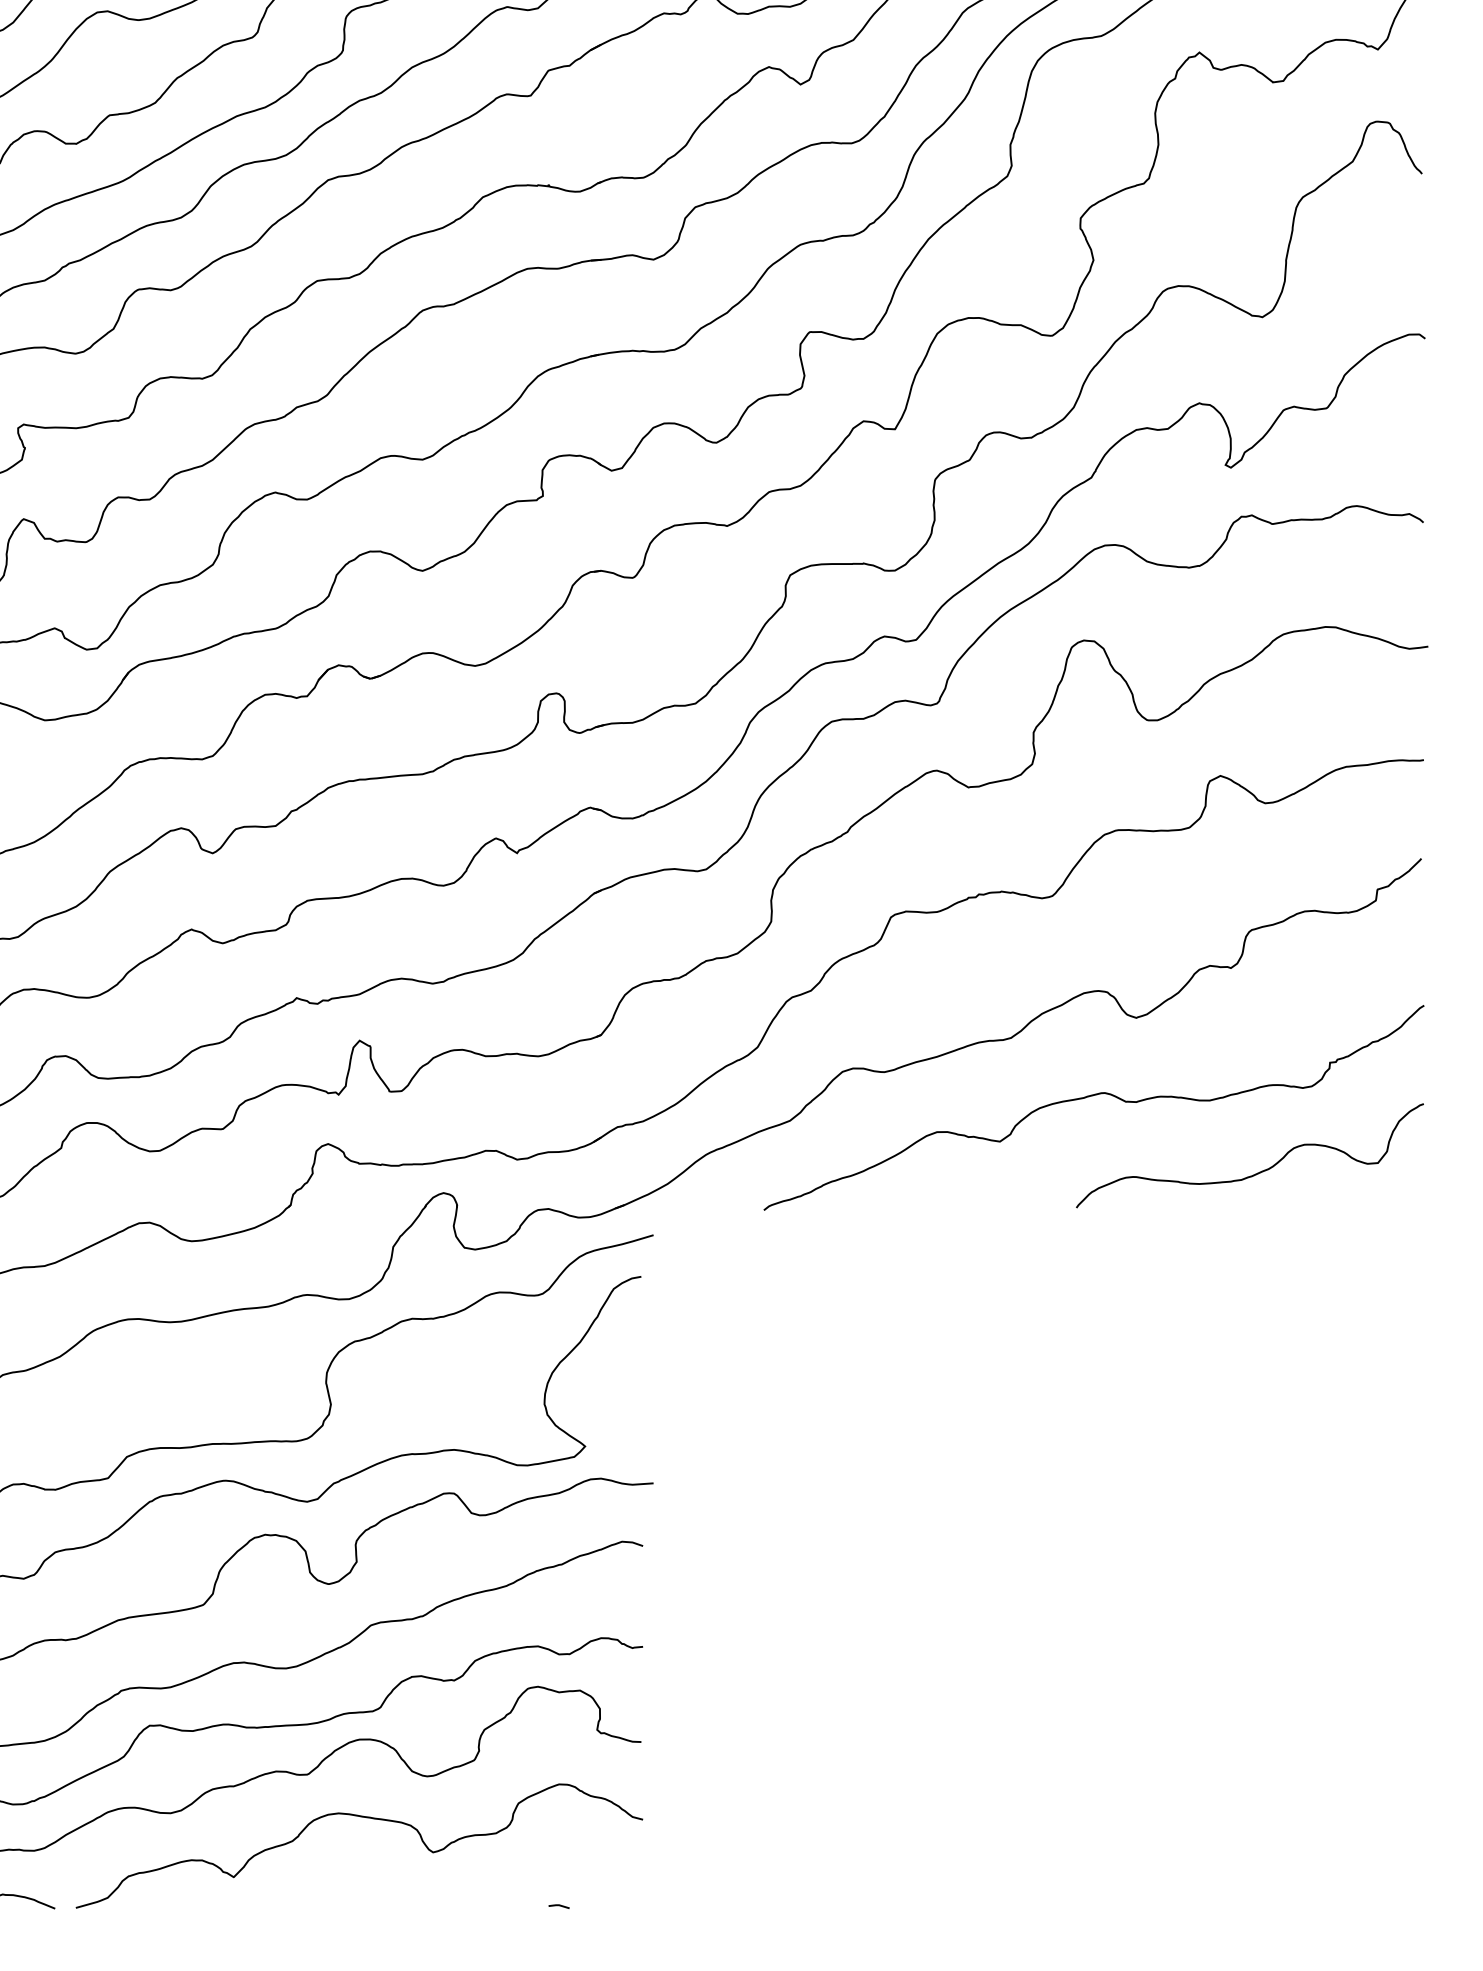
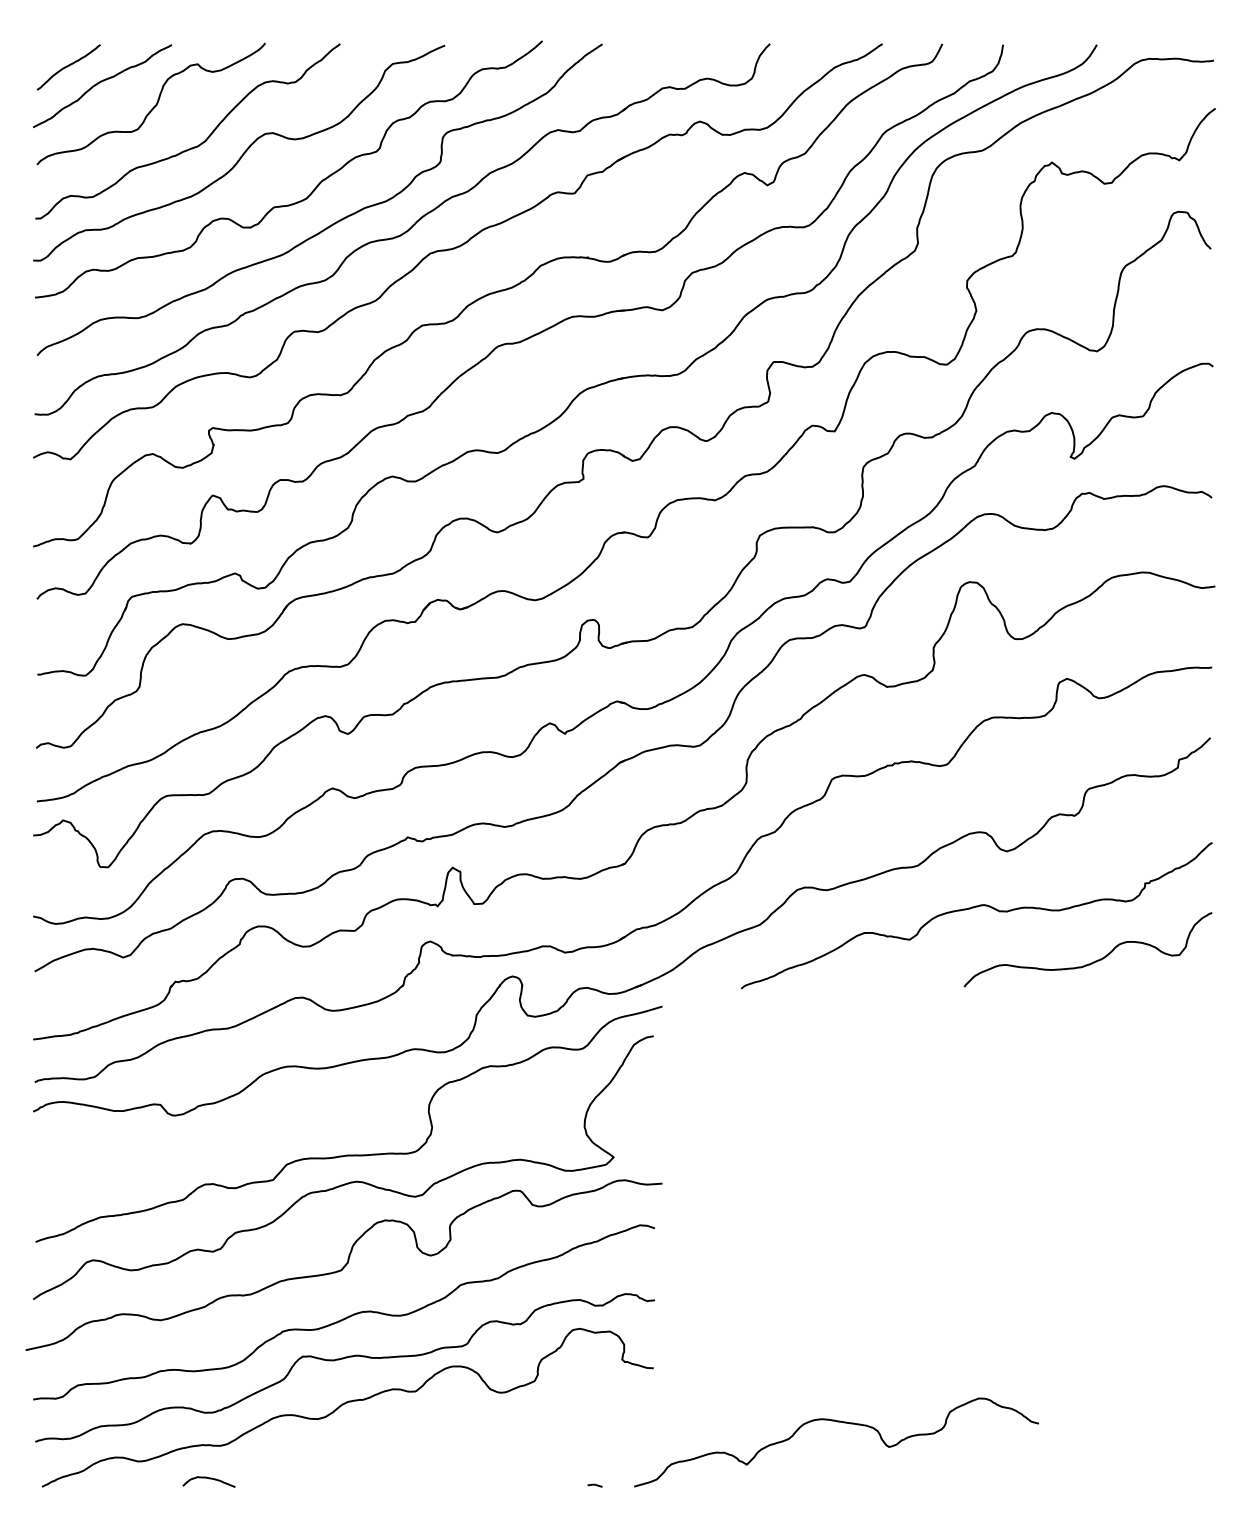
curve: (360, 1818) -> (837, 1422), moved

